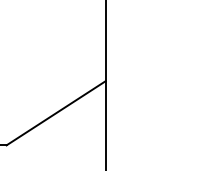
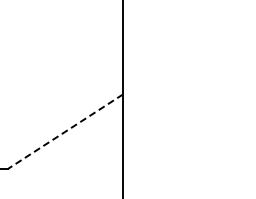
line: (56, 112) -> (65, 131), solid -> dashed

